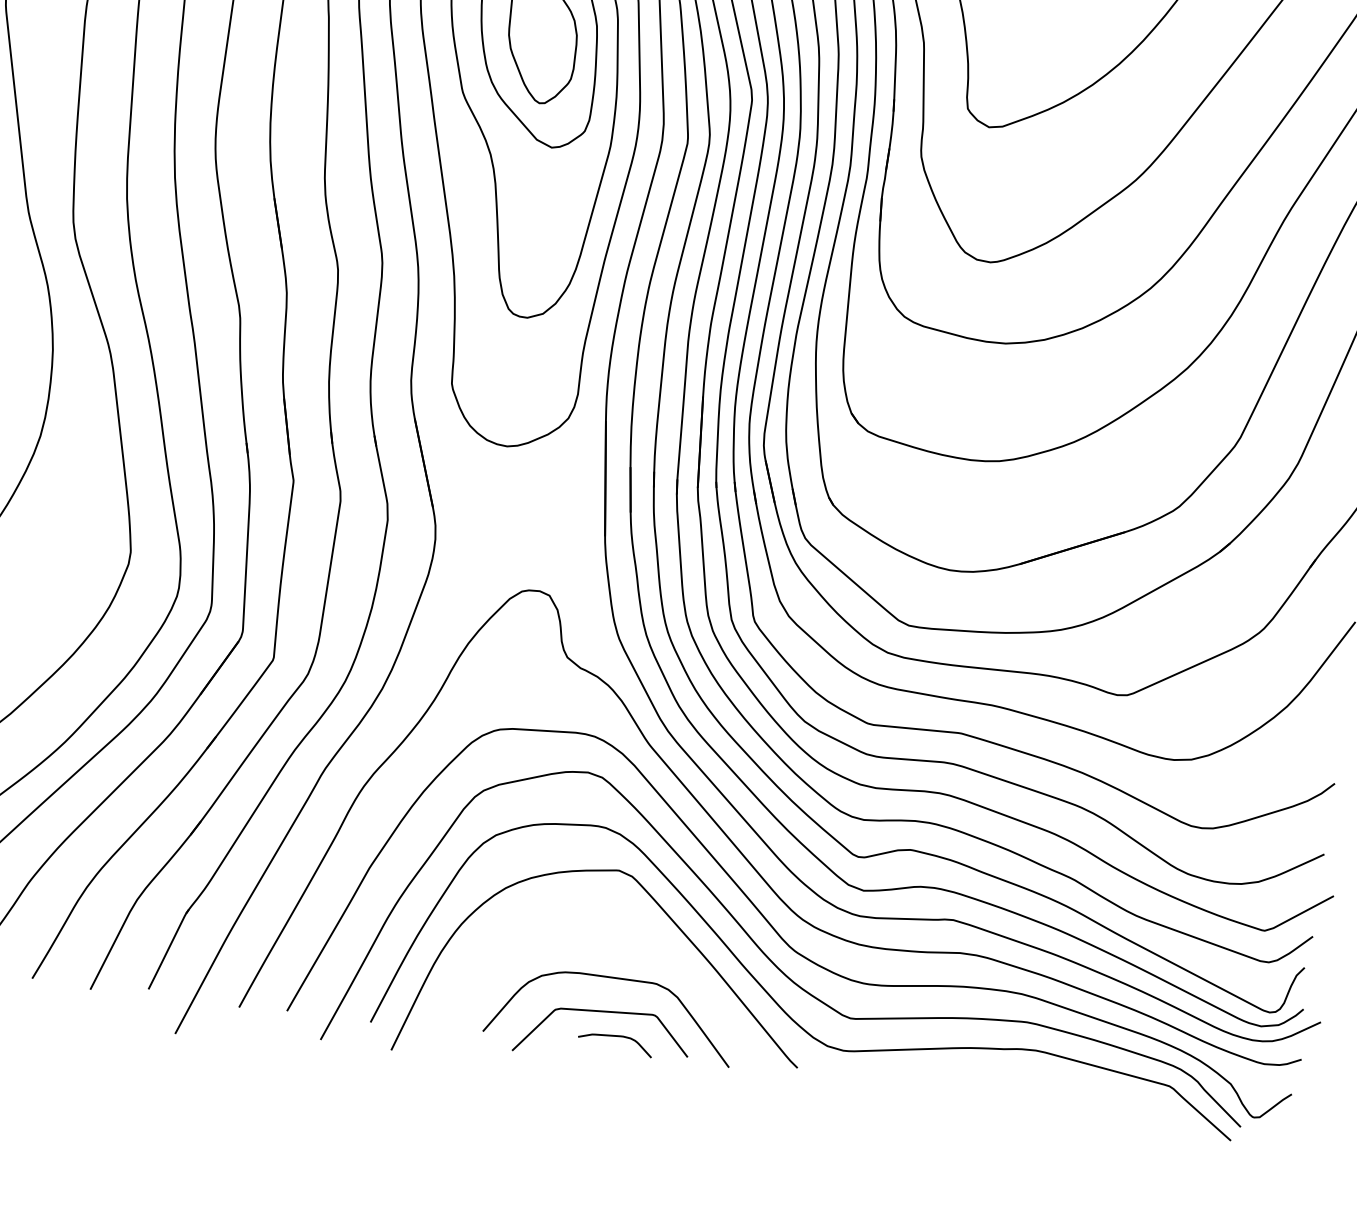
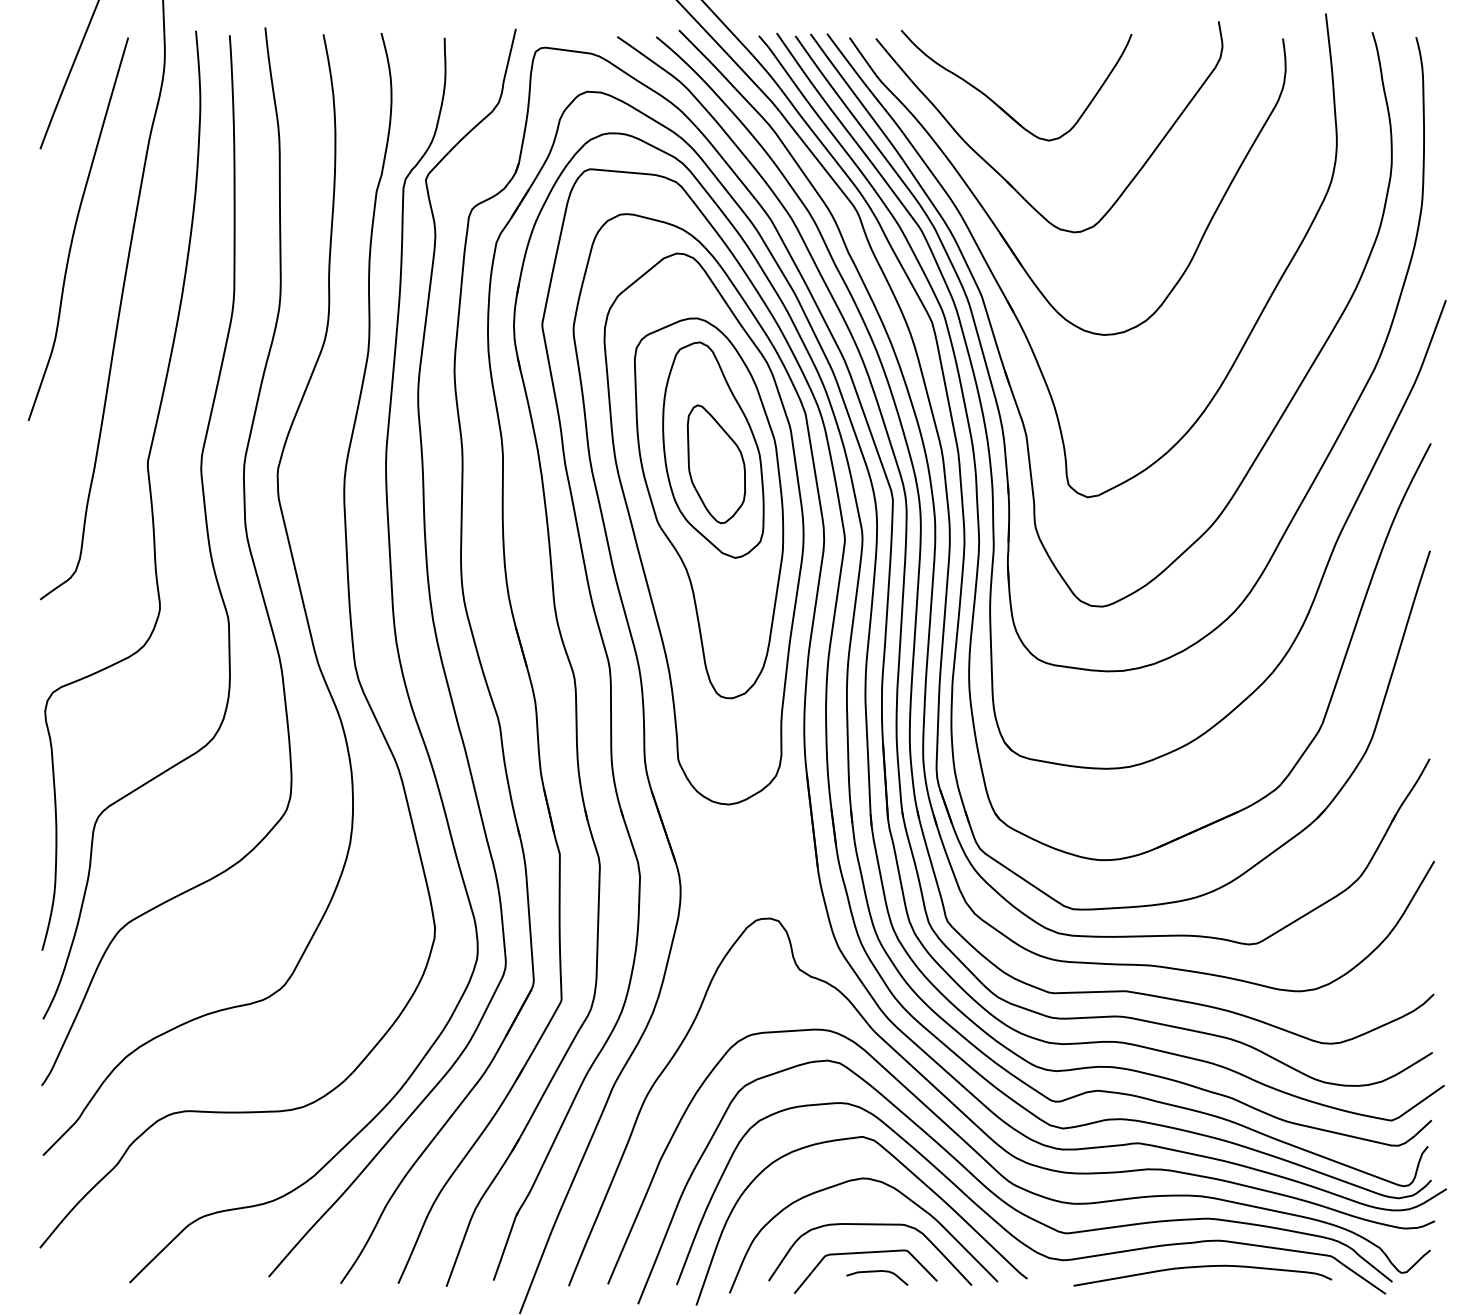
curve: (642, 934) -> (888, 1186), added
curve: (1012, 1080) -> (1202, 1267), added

